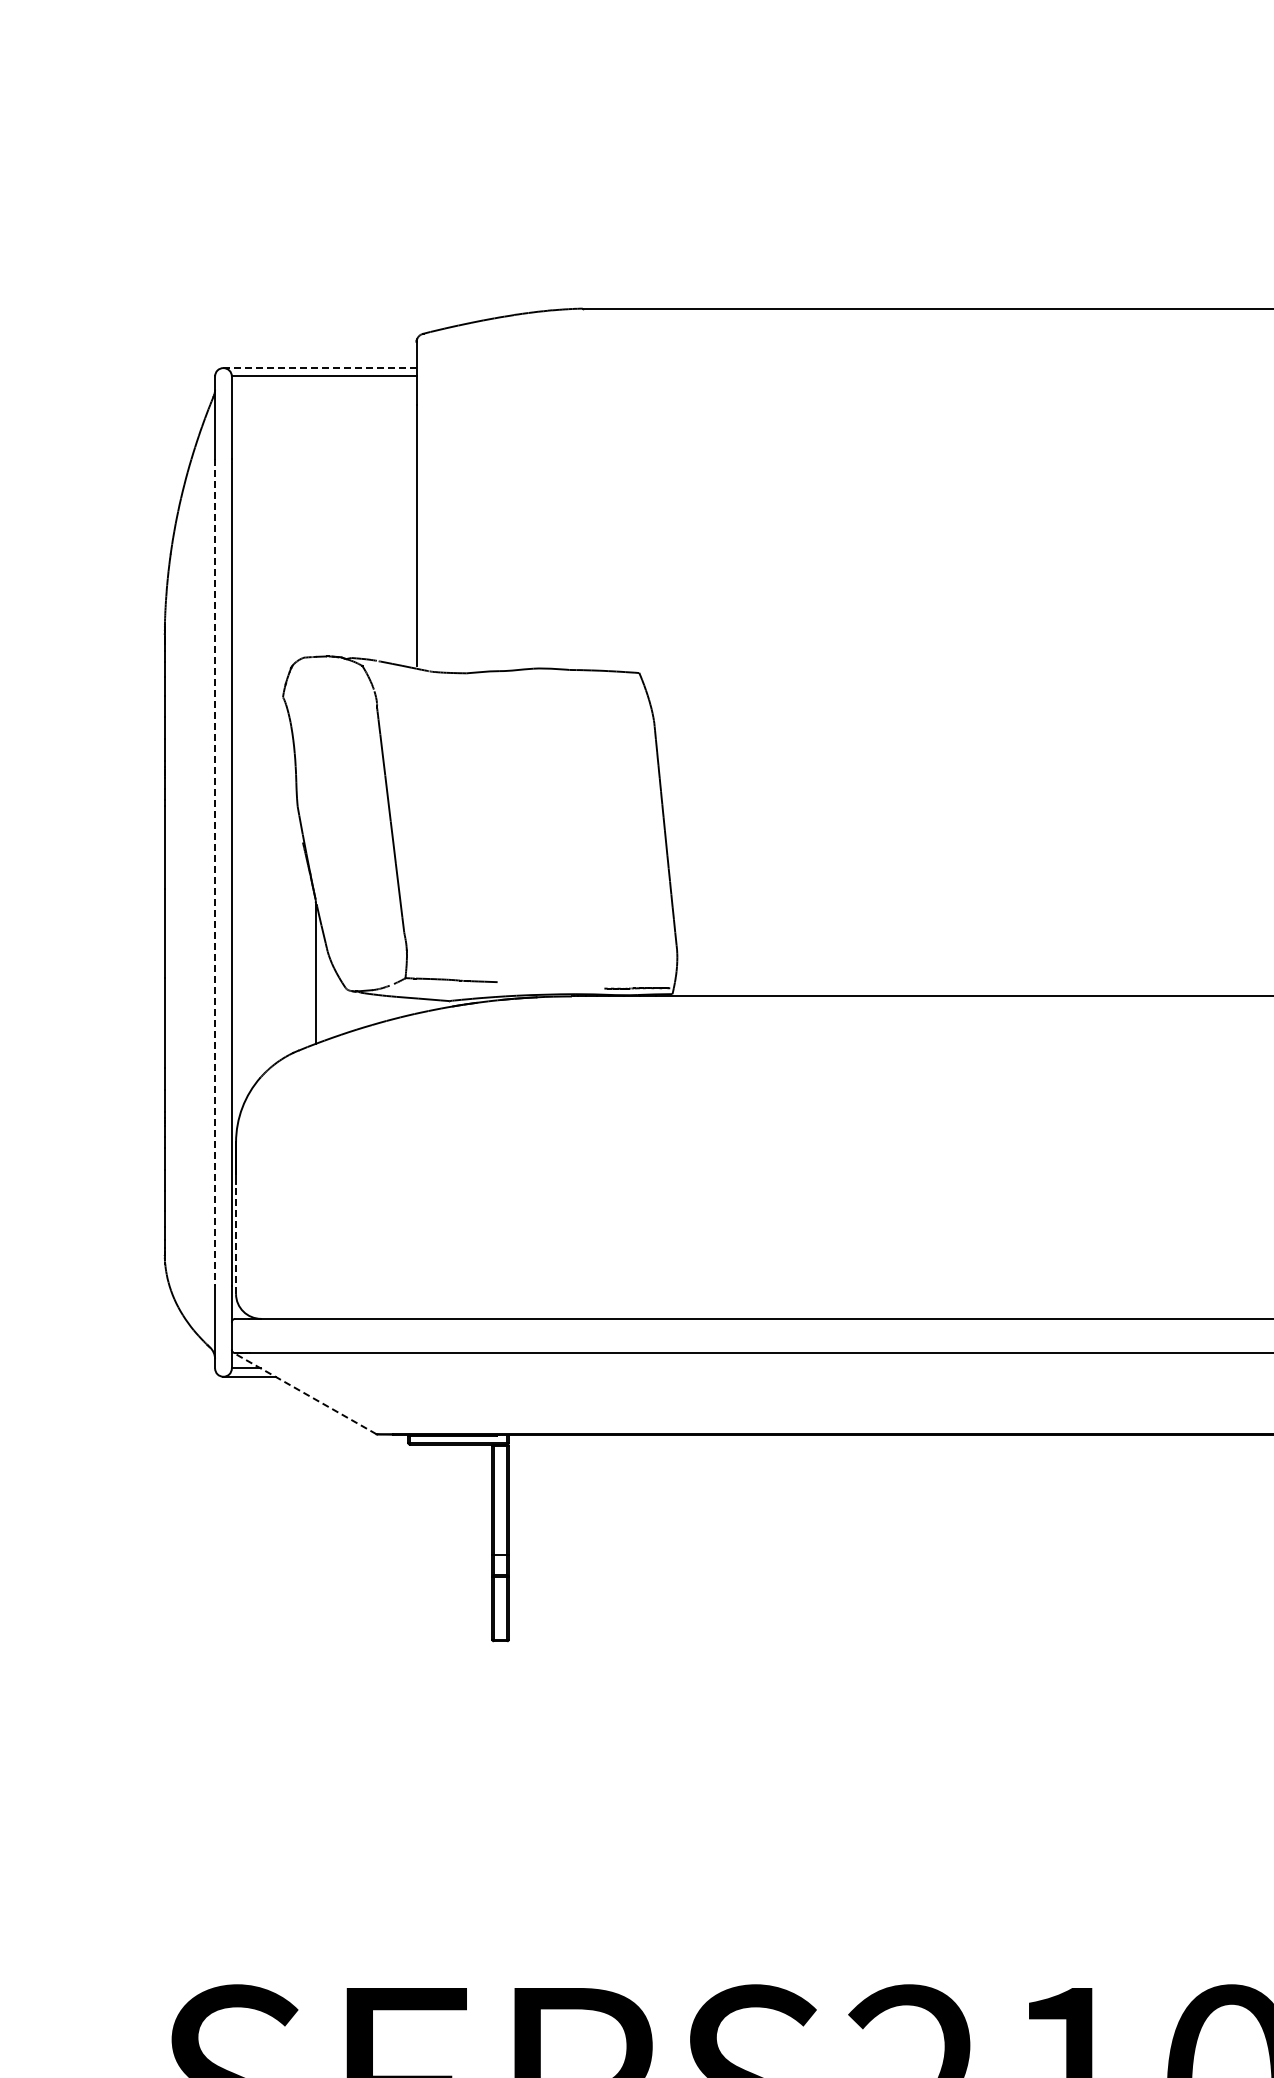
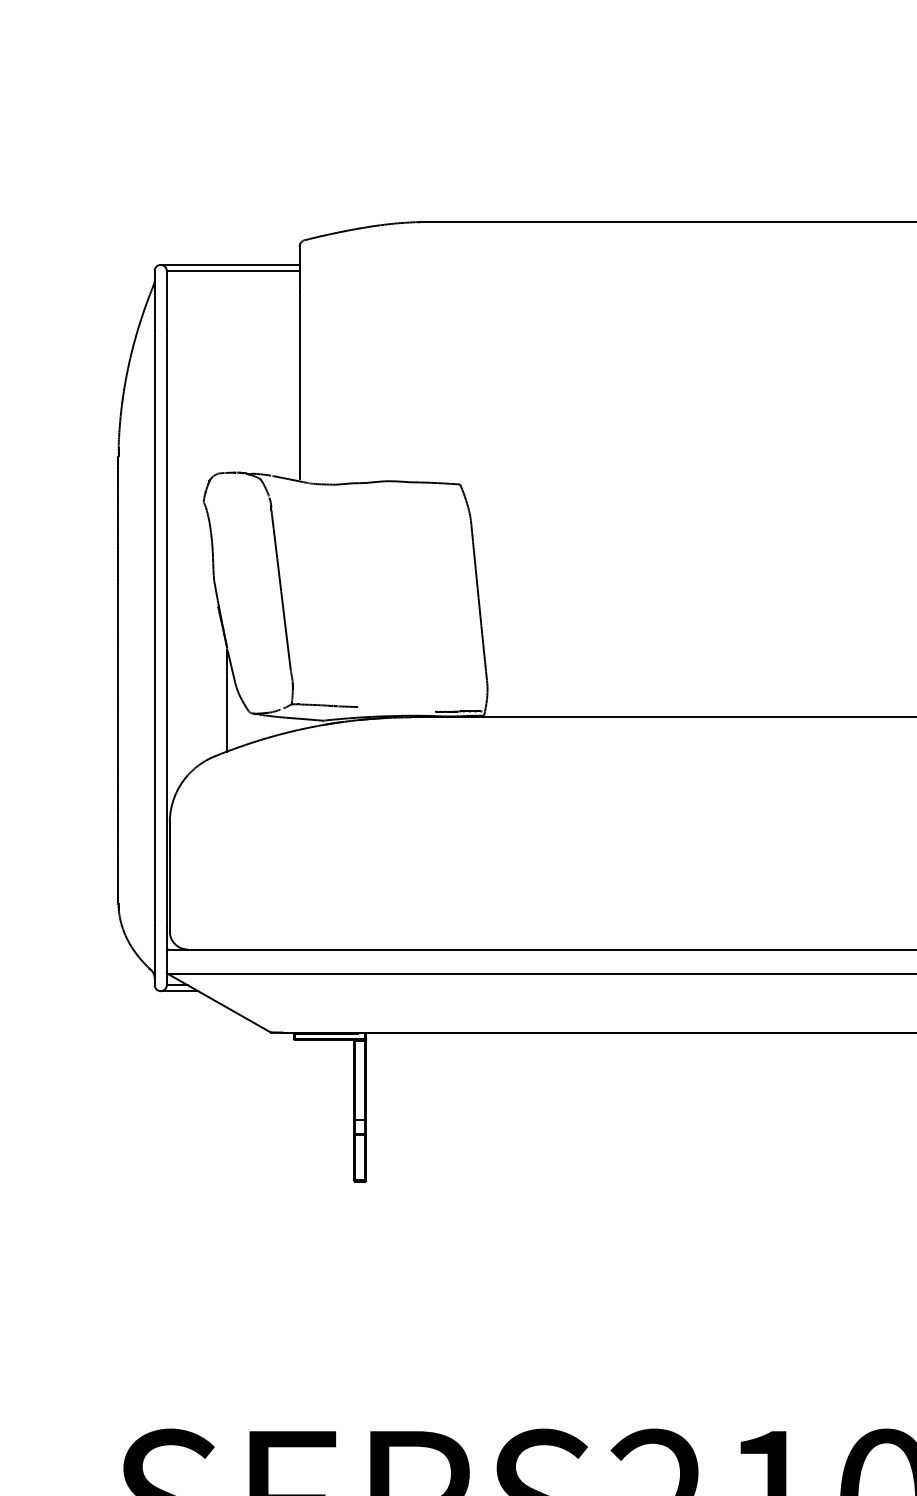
line: (320, 368) -> (230, 265), dashed -> solid
line: (215, 872) -> (155, 628), dashed -> solid
line: (236, 1238) -> (170, 891), dashed -> solid
line: (304, 1393) -> (219, 1003), dashed -> solid

